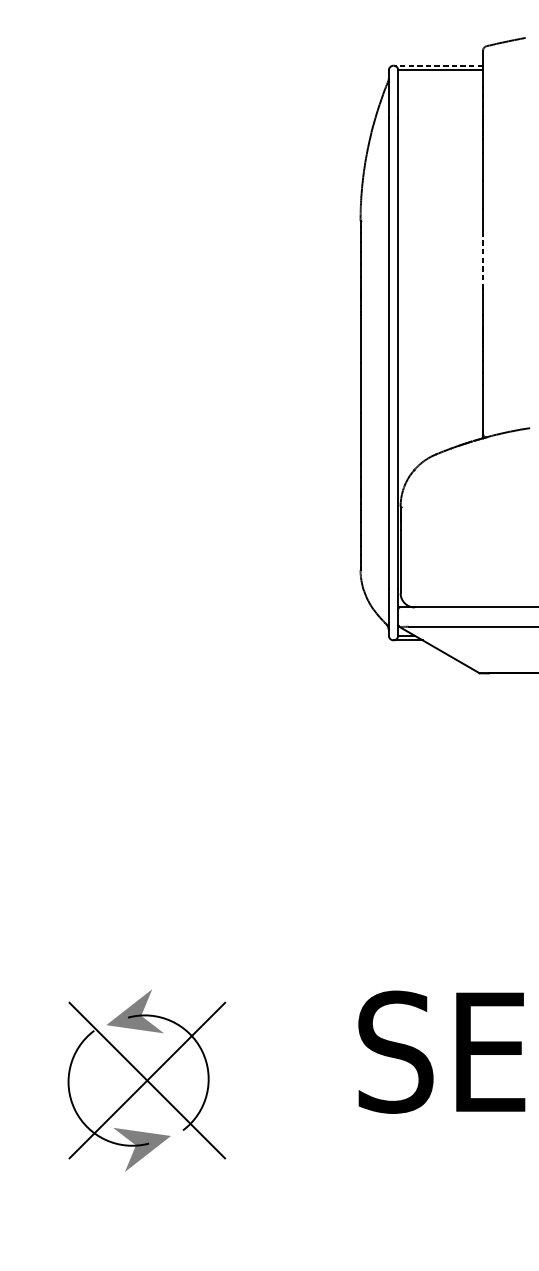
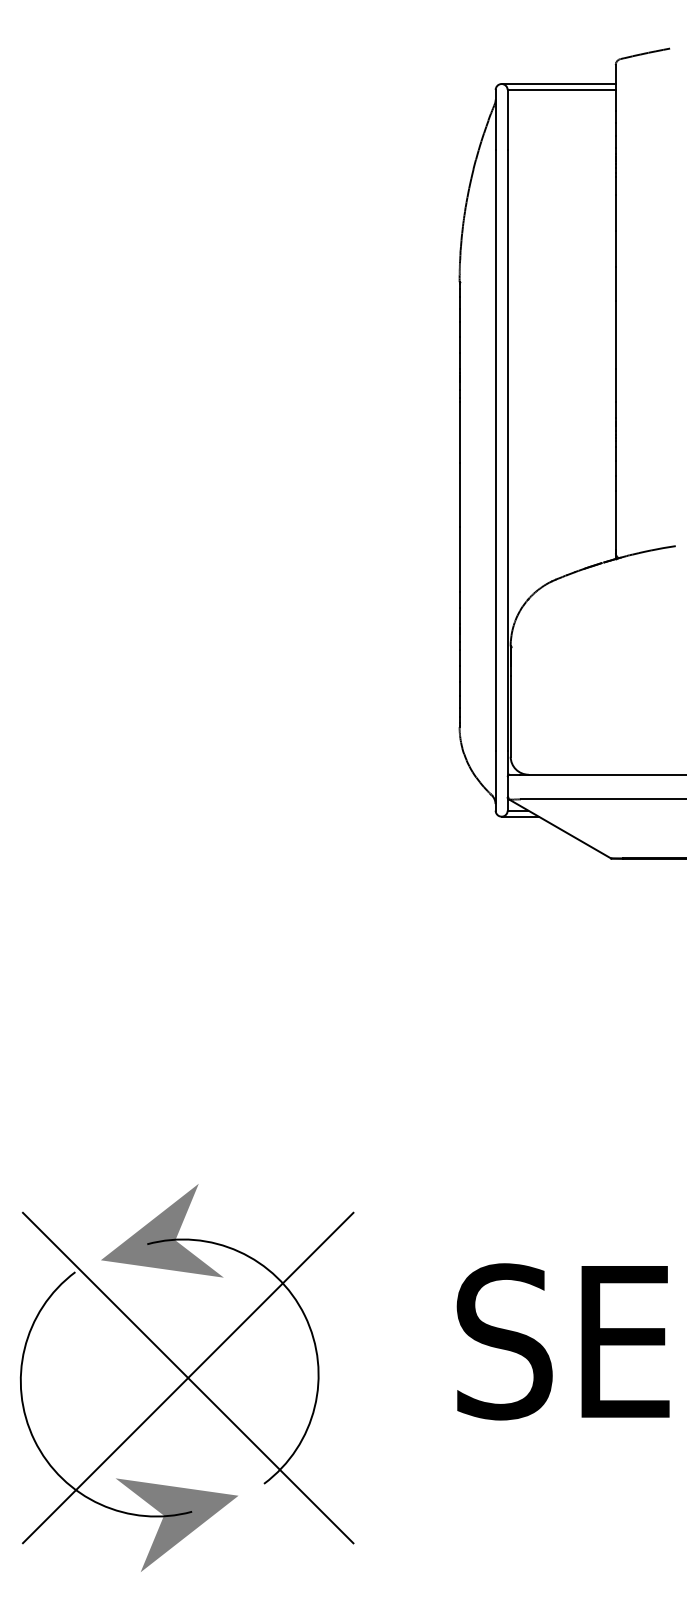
line: (438, 66) -> (558, 84), dashed -> solid
line: (482, 262) -> (615, 334), dashed -> solid
part: (146, 1080) -> (186, 1377), size x1.67

